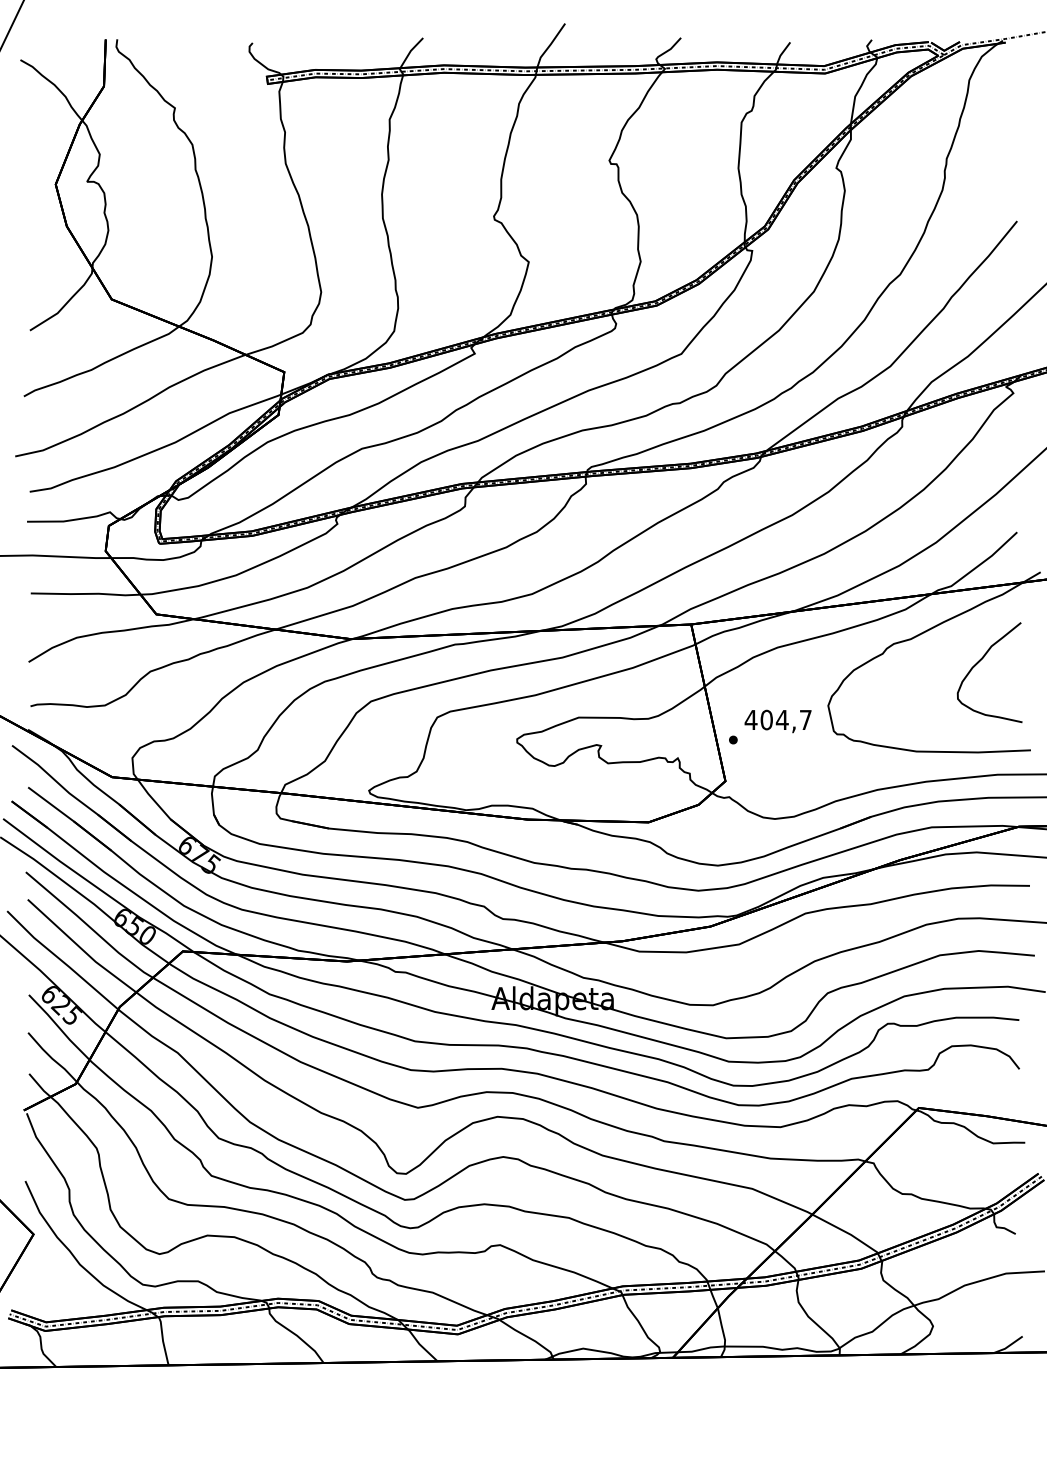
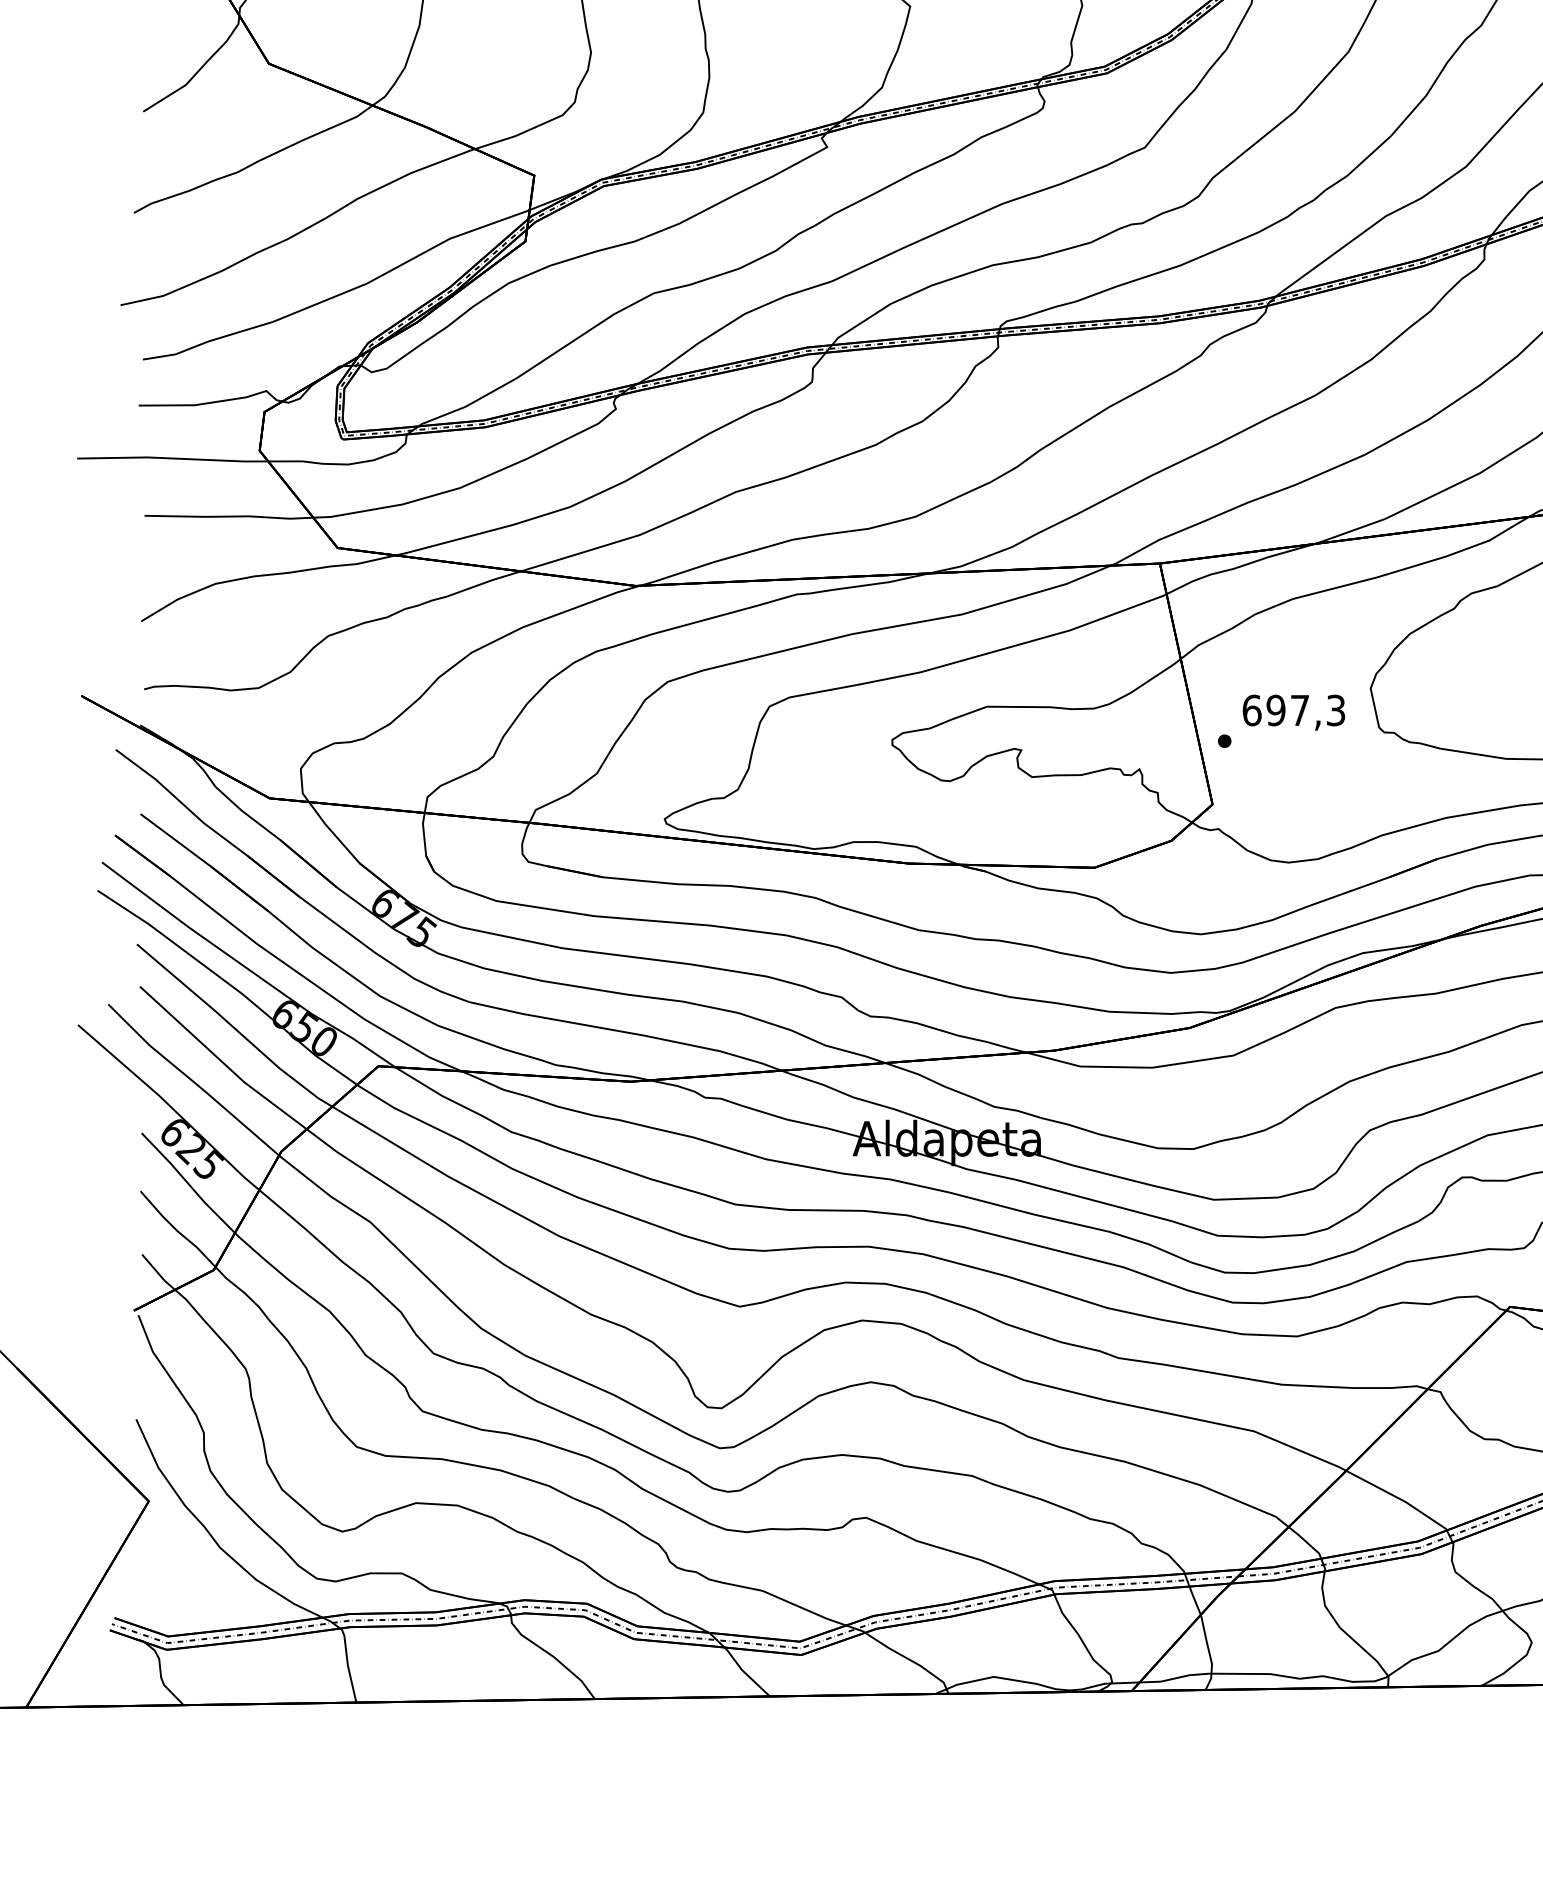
text: (777, 719) -> (1292, 709), 404,7 -> 697,3

